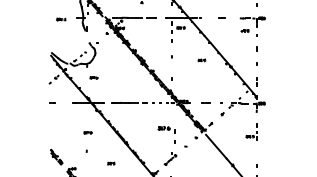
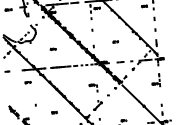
part: (201, 60) -> (115, 42), moved
part: (93, 77) -> (52, 49), moved
part: (87, 132) -> (27, 82), moved
part: (166, 134) -> (93, 87), size x0.62

